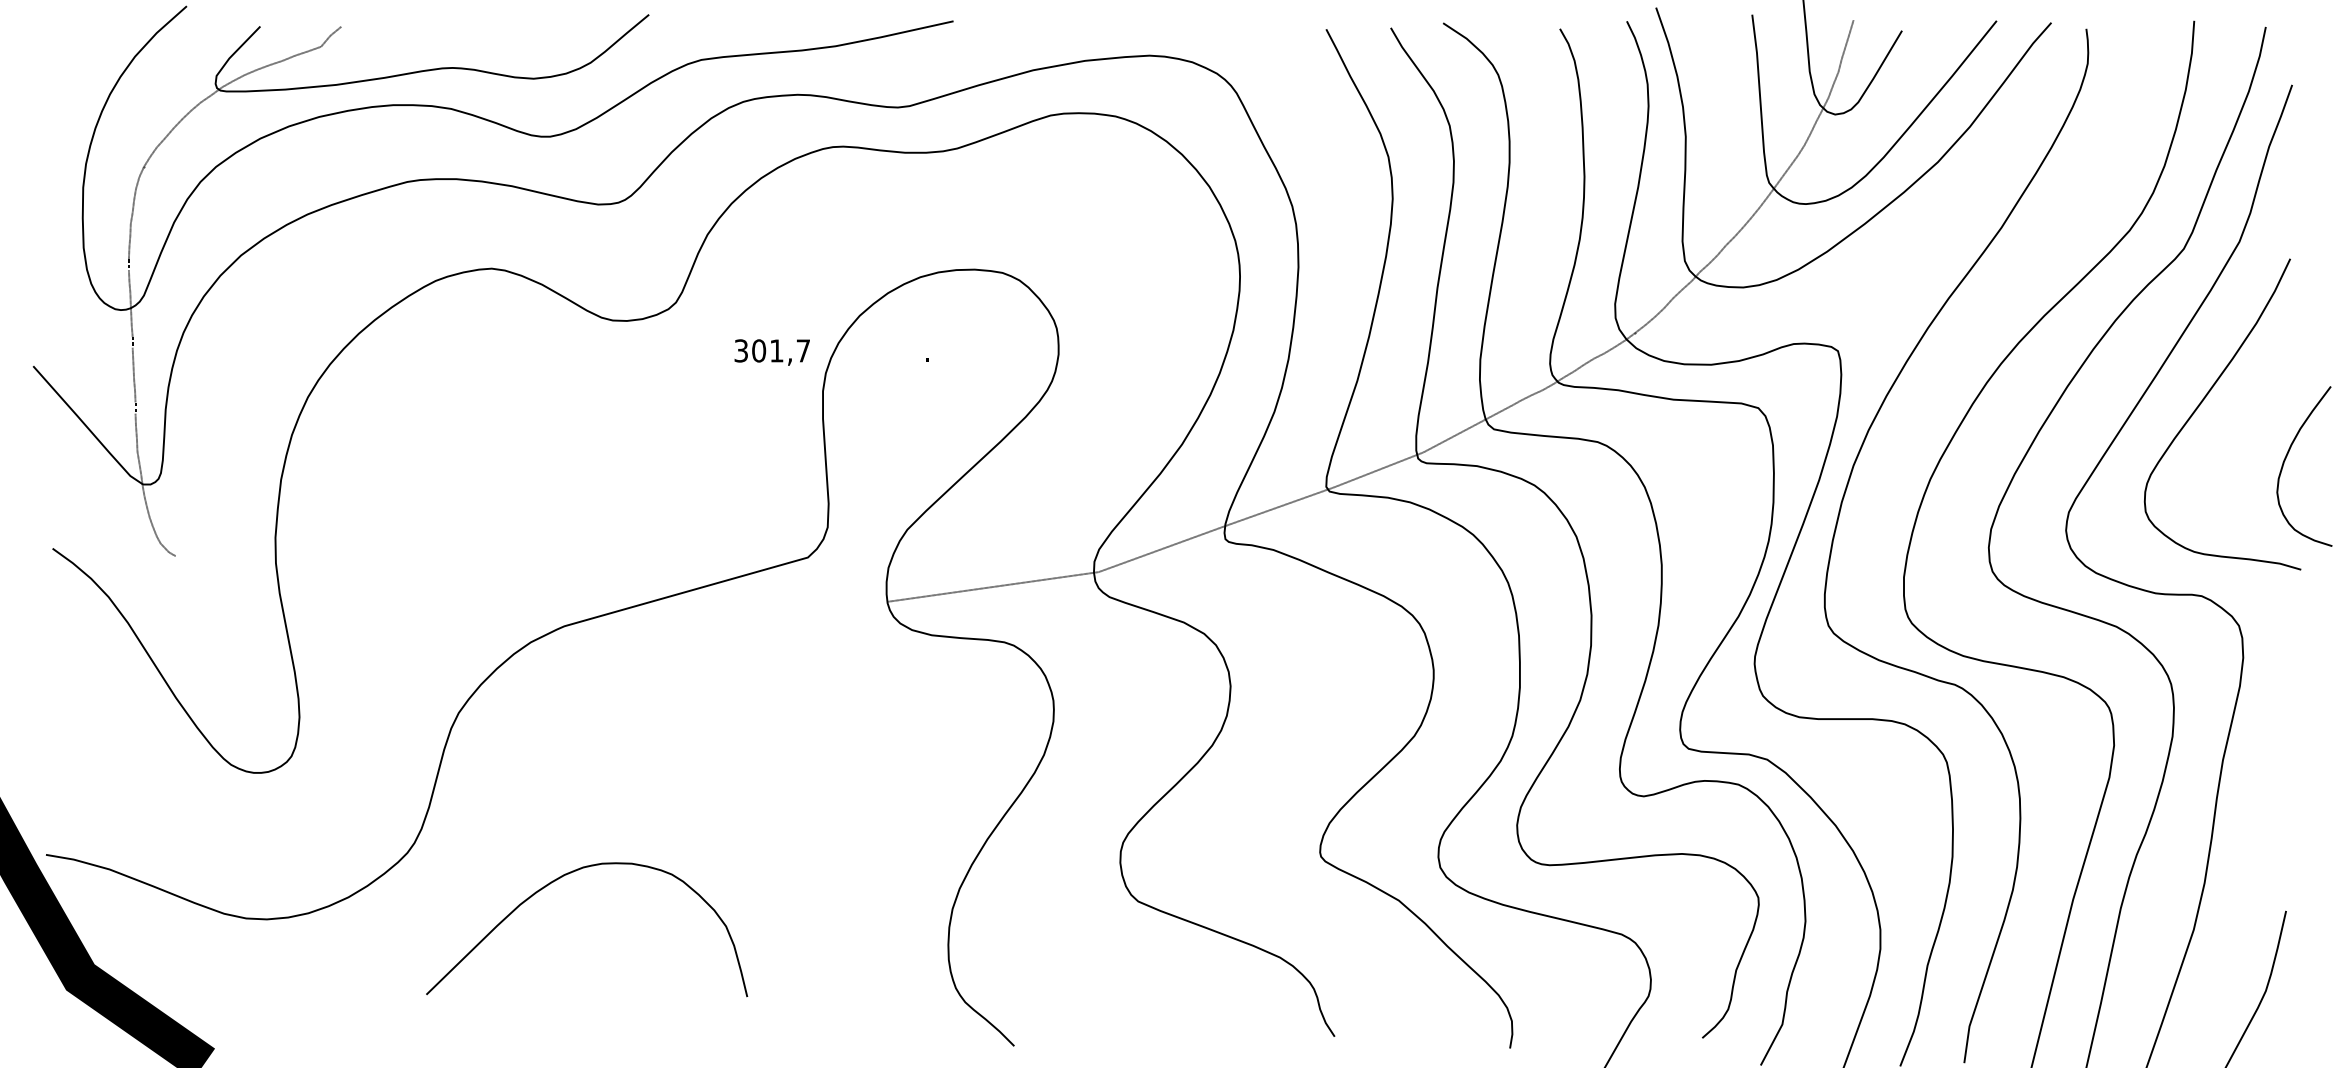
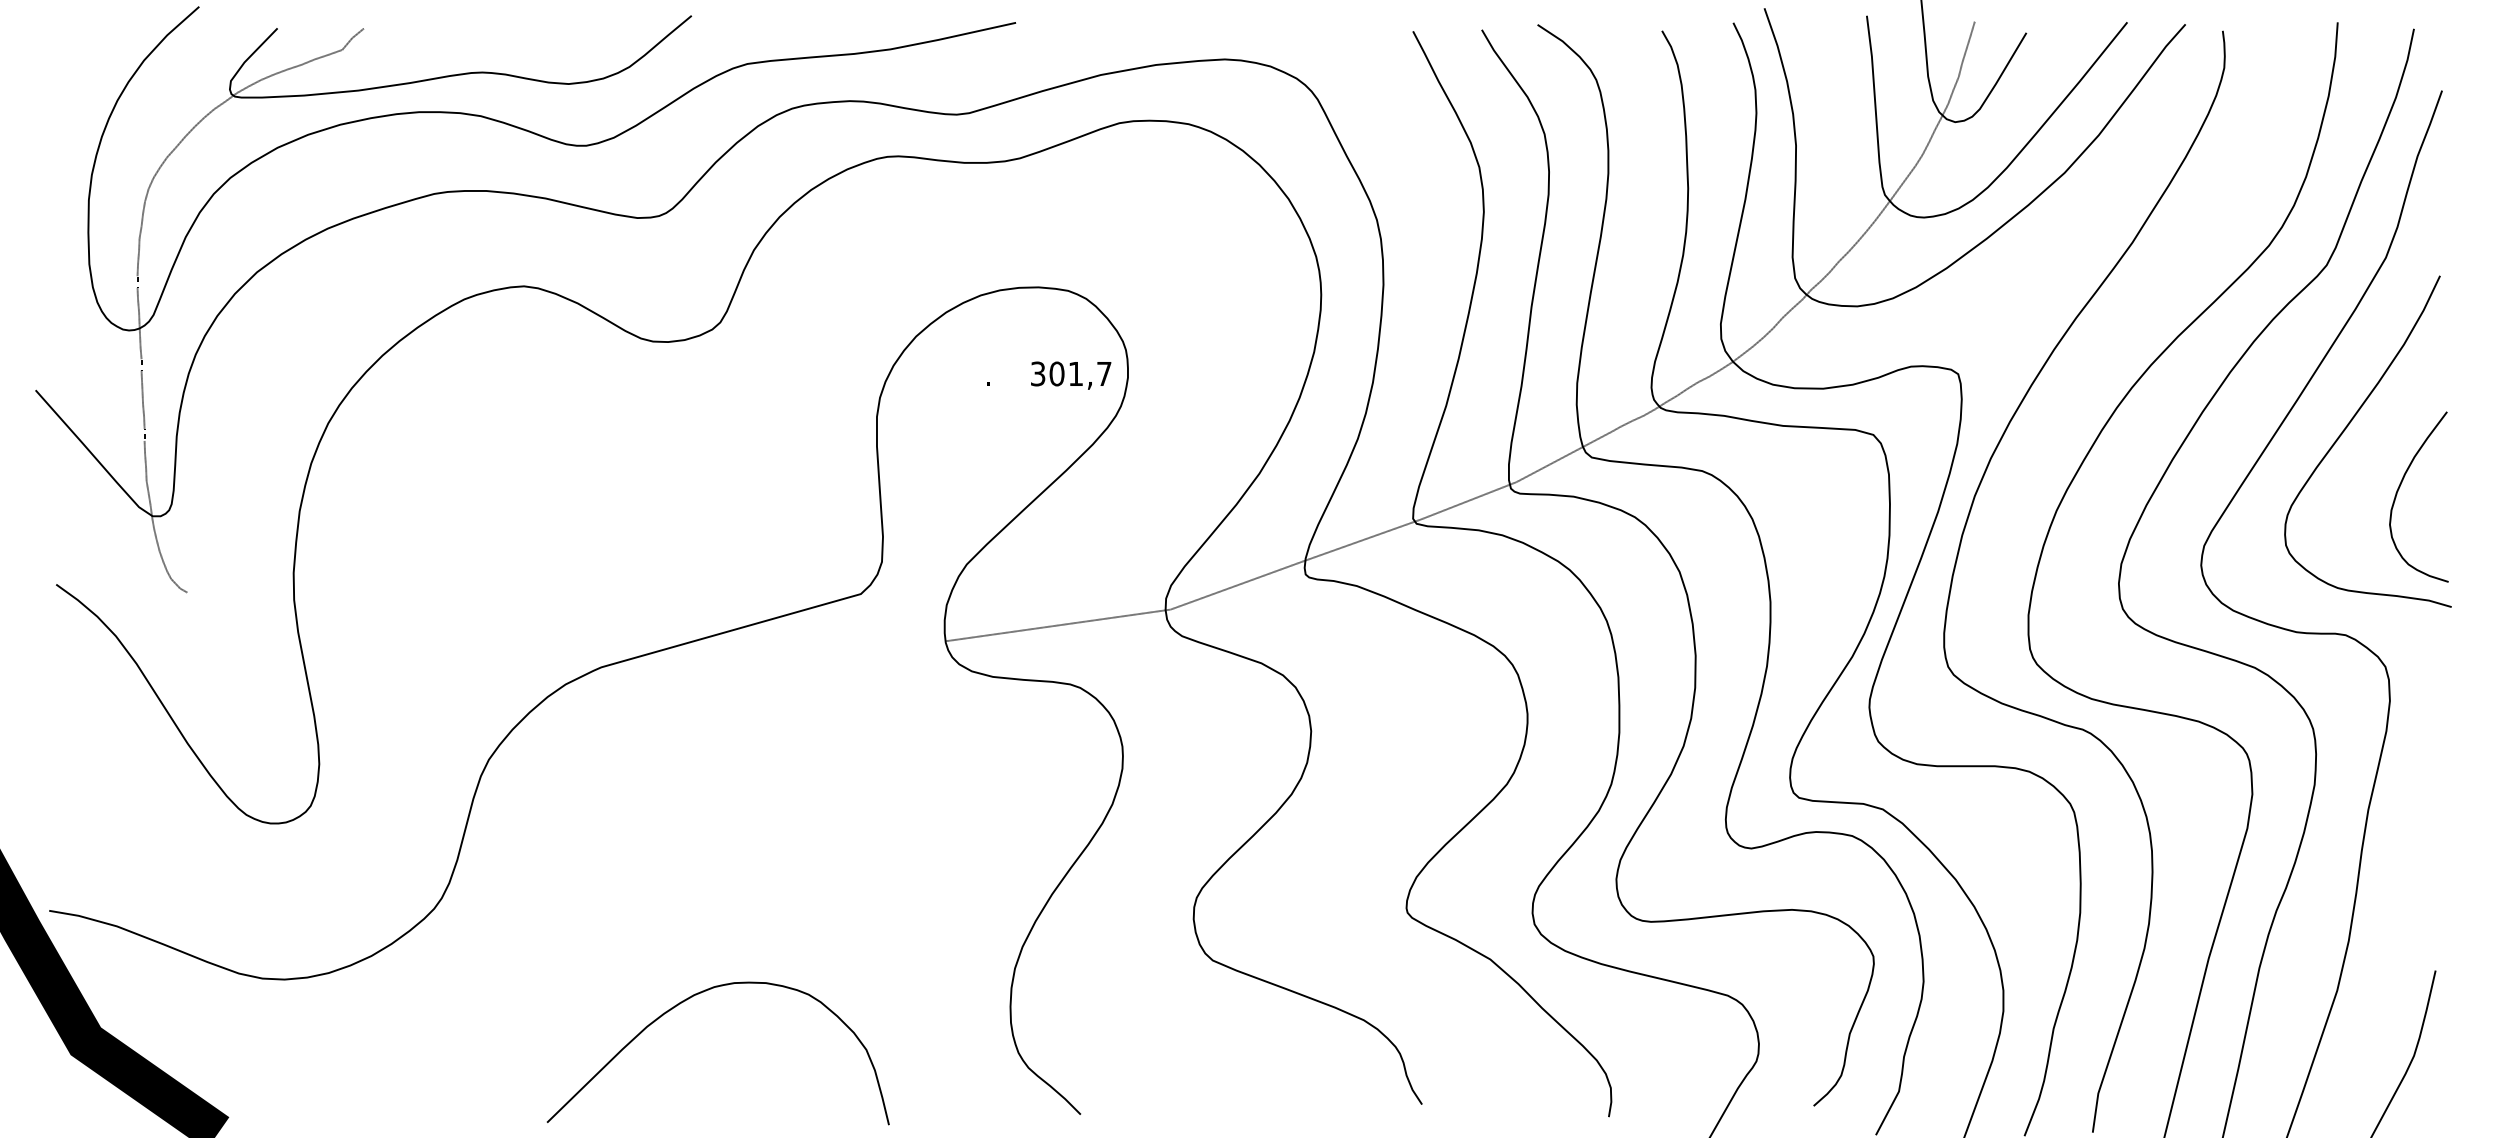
text: (771, 352) -> (1070, 375), moved
curve: (2286, 458) -> (2399, 488), moved
curve: (557, 880) -> (686, 1000), moved

